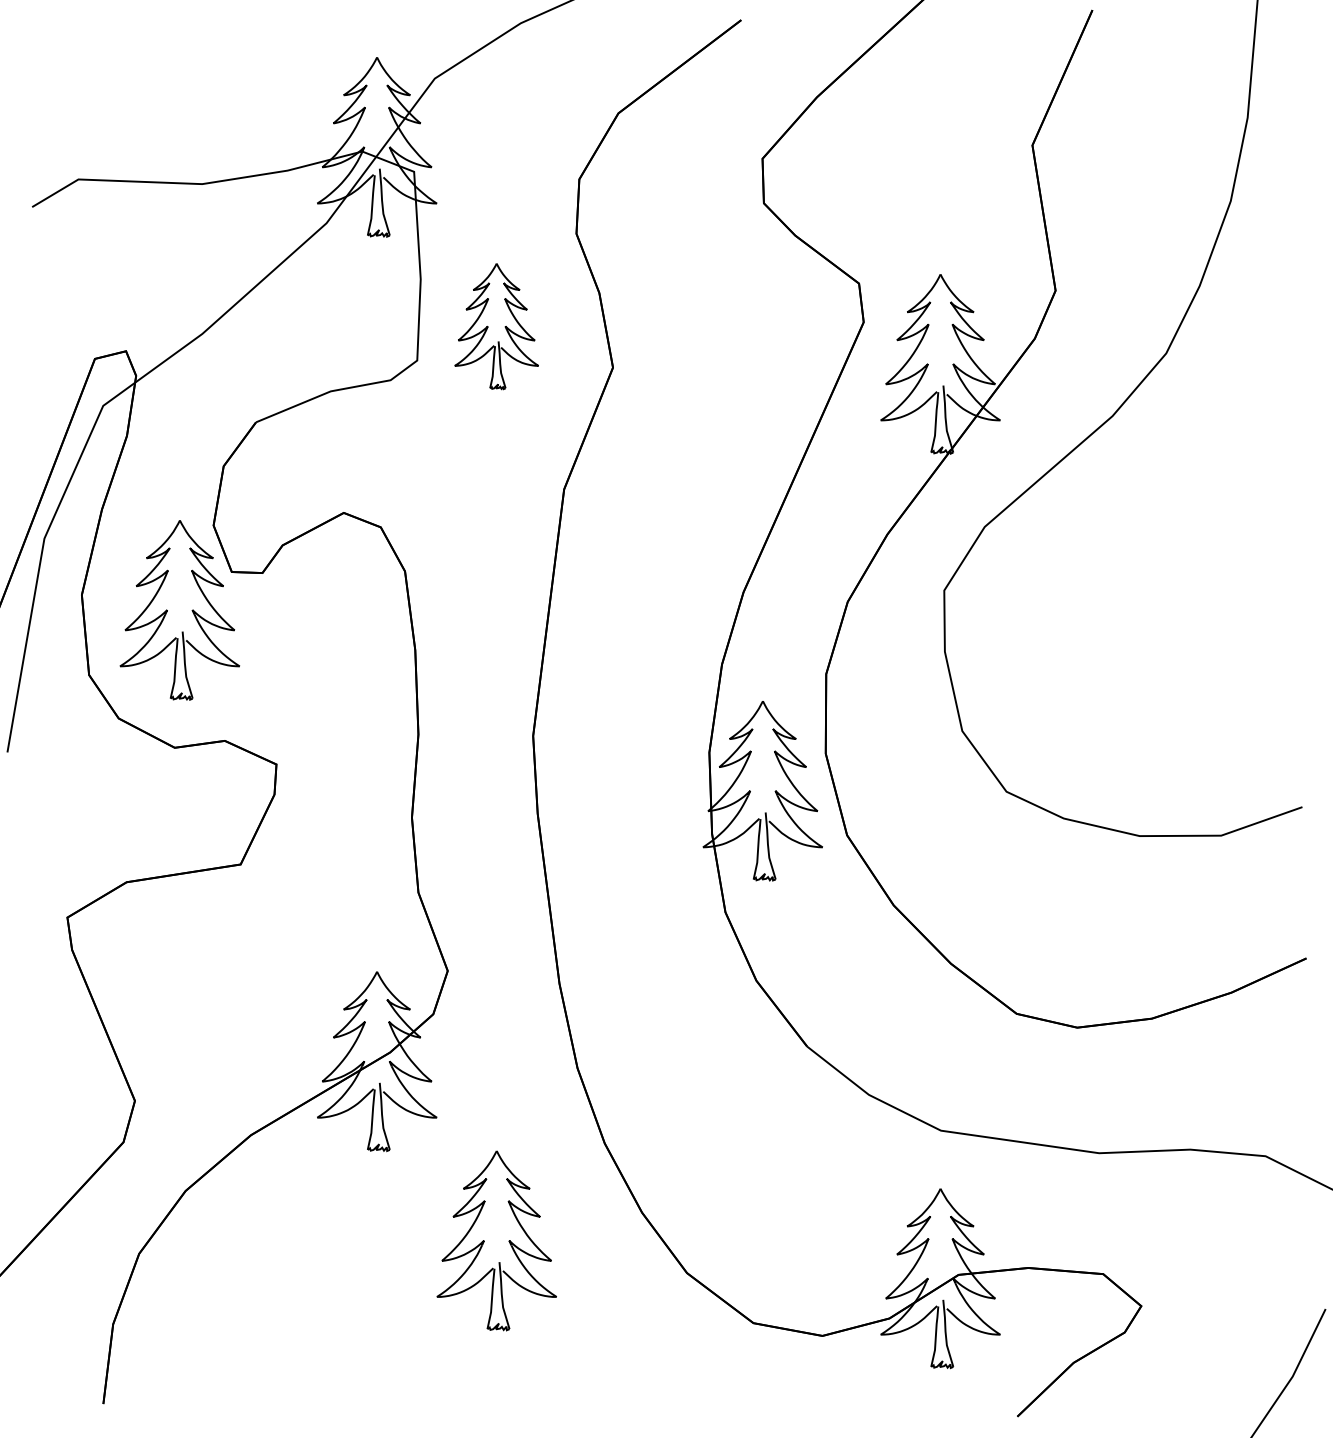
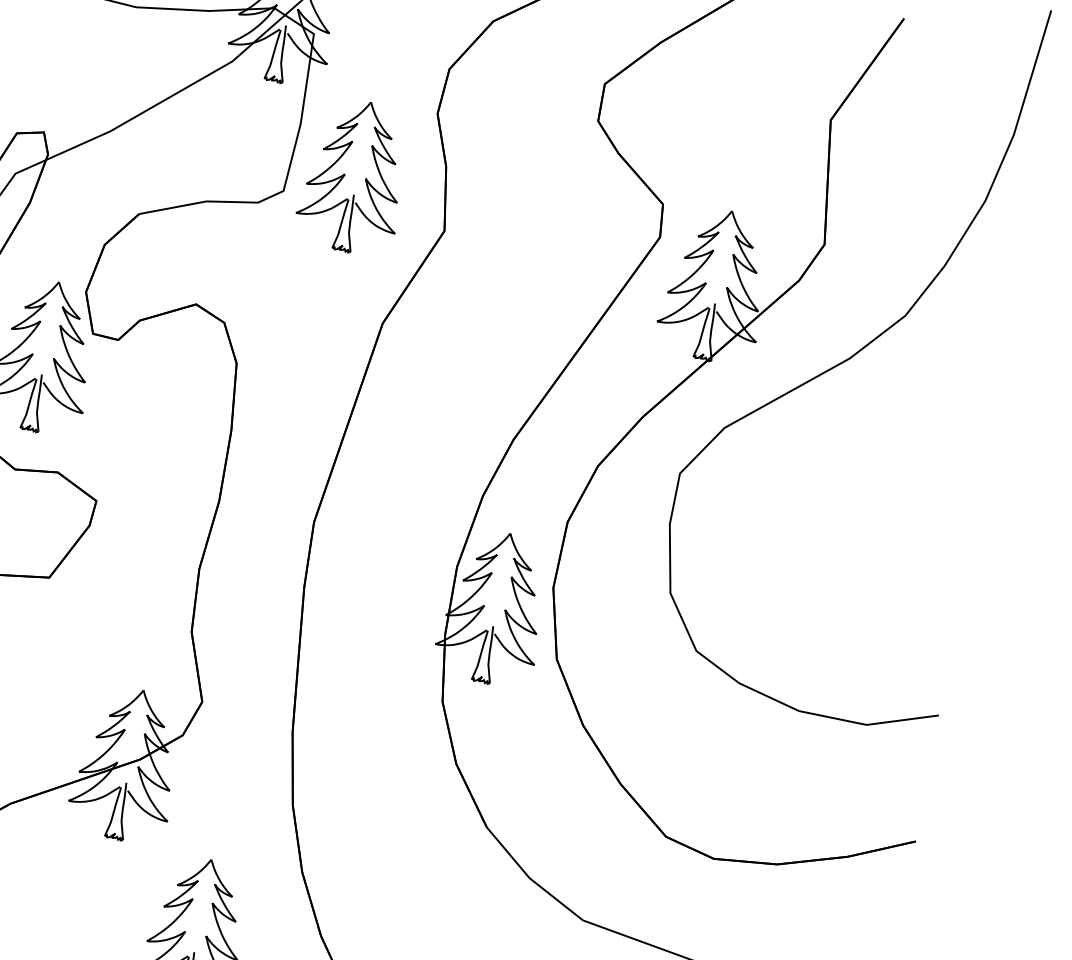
part: (496, 326) -> (355, 176), size x1.43

